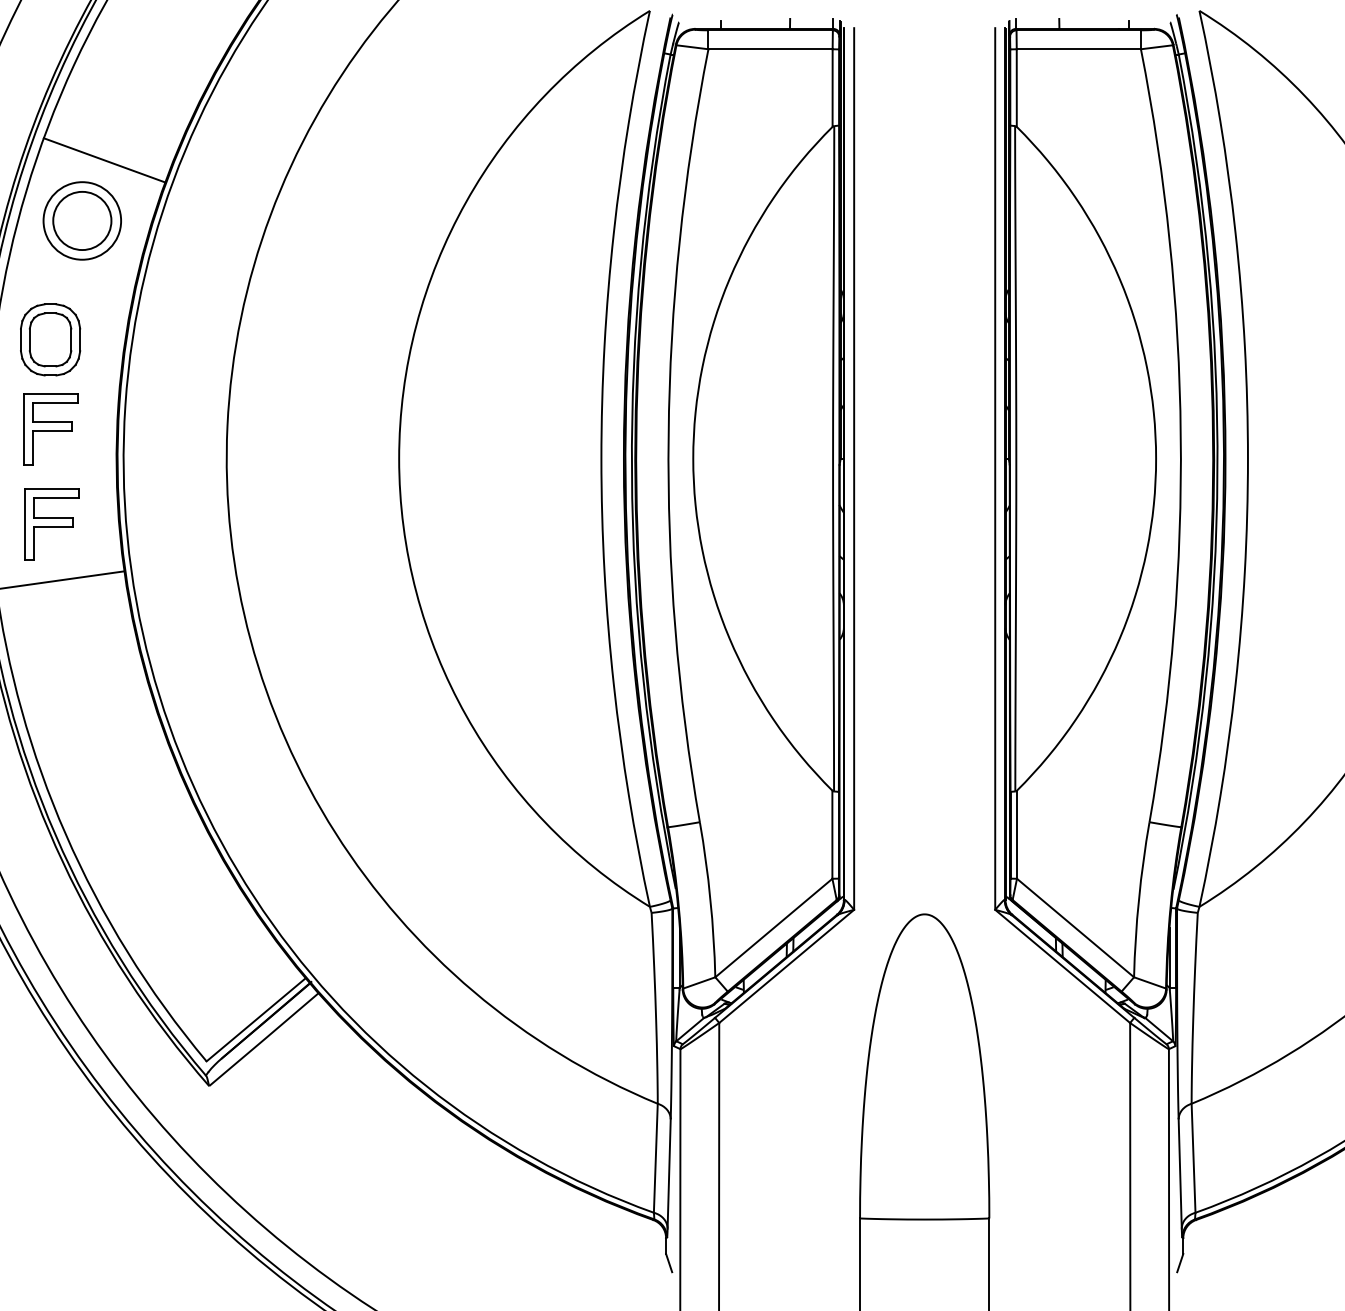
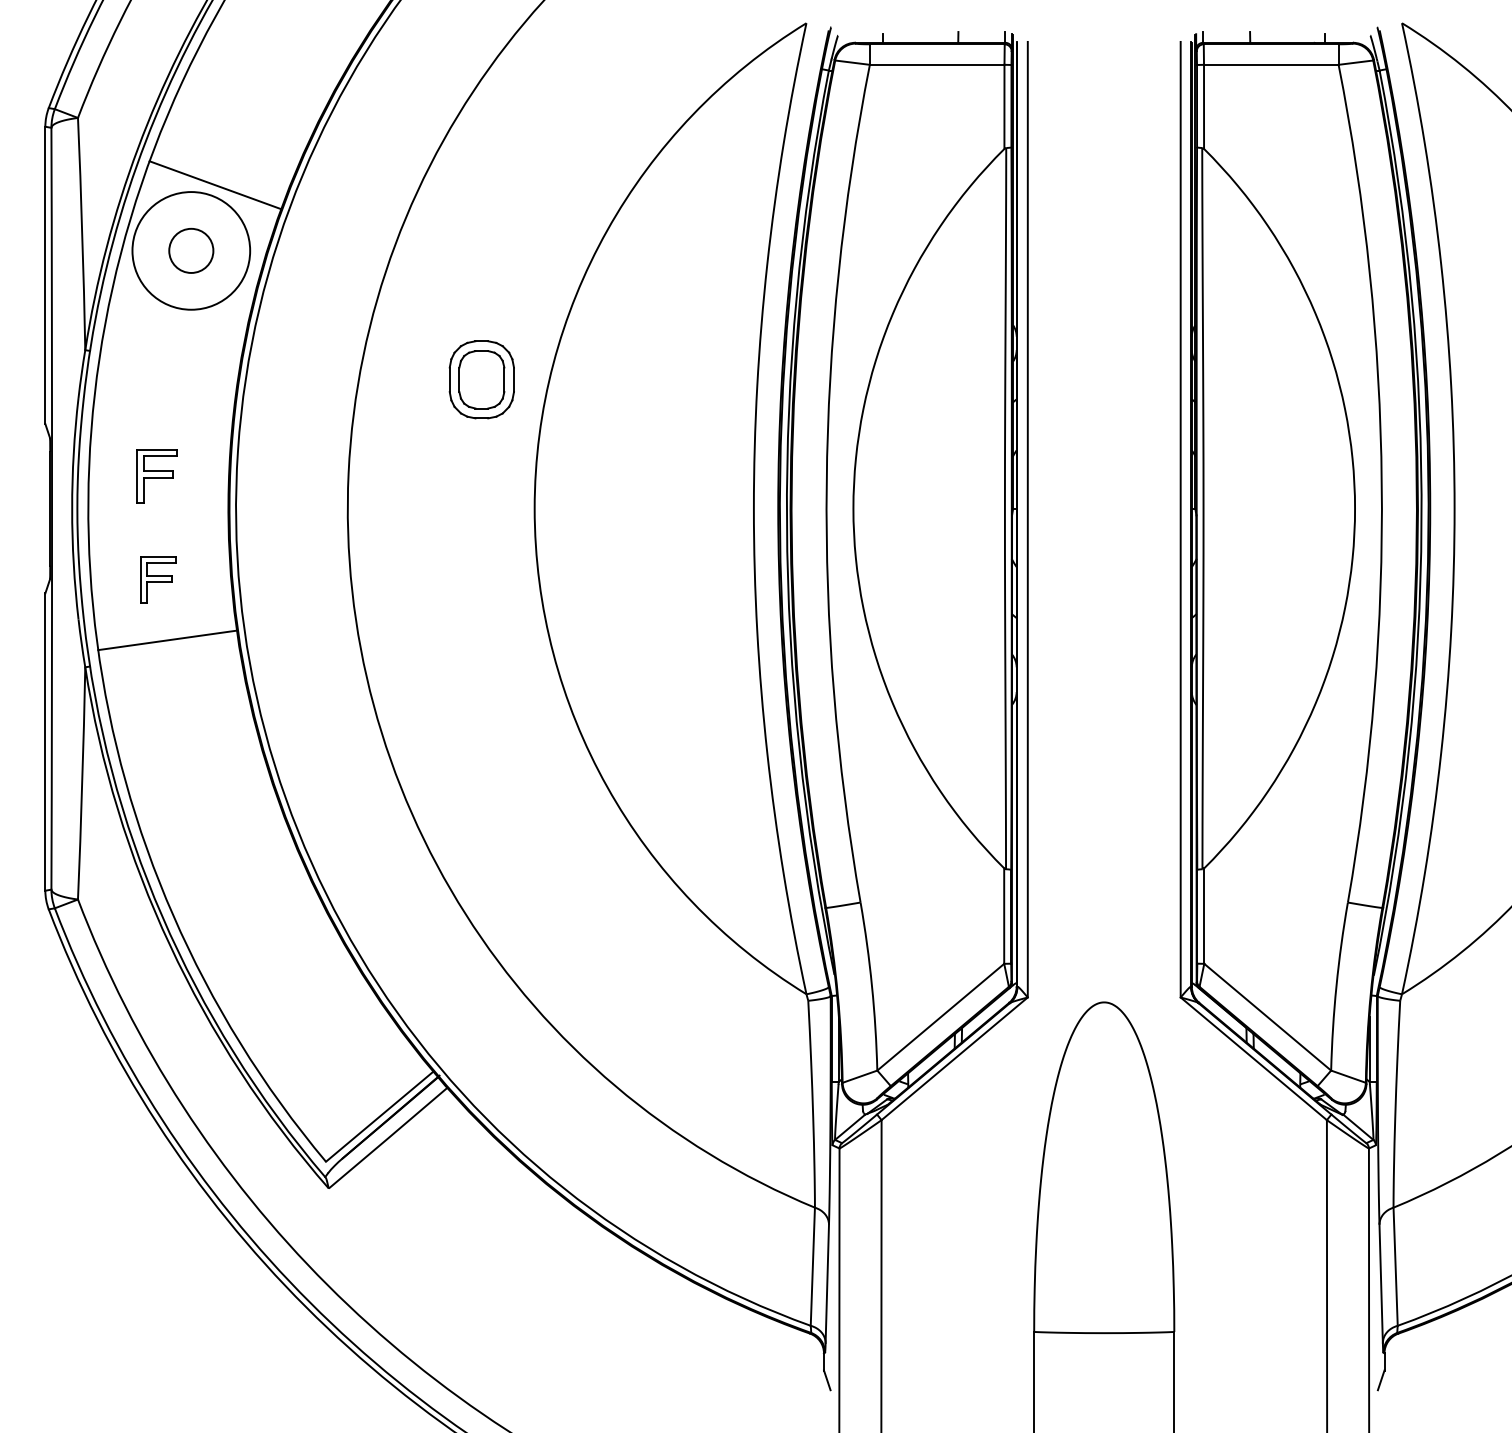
circle: (81, 220) -> (190, 250), size x0.7
circle: (82, 220) -> (191, 250), size x1.4
part: (50, 339) -> (481, 379), moved
part: (50, 429) -> (156, 476), size x0.7
part: (52, 525) -> (158, 580), size x0.6

